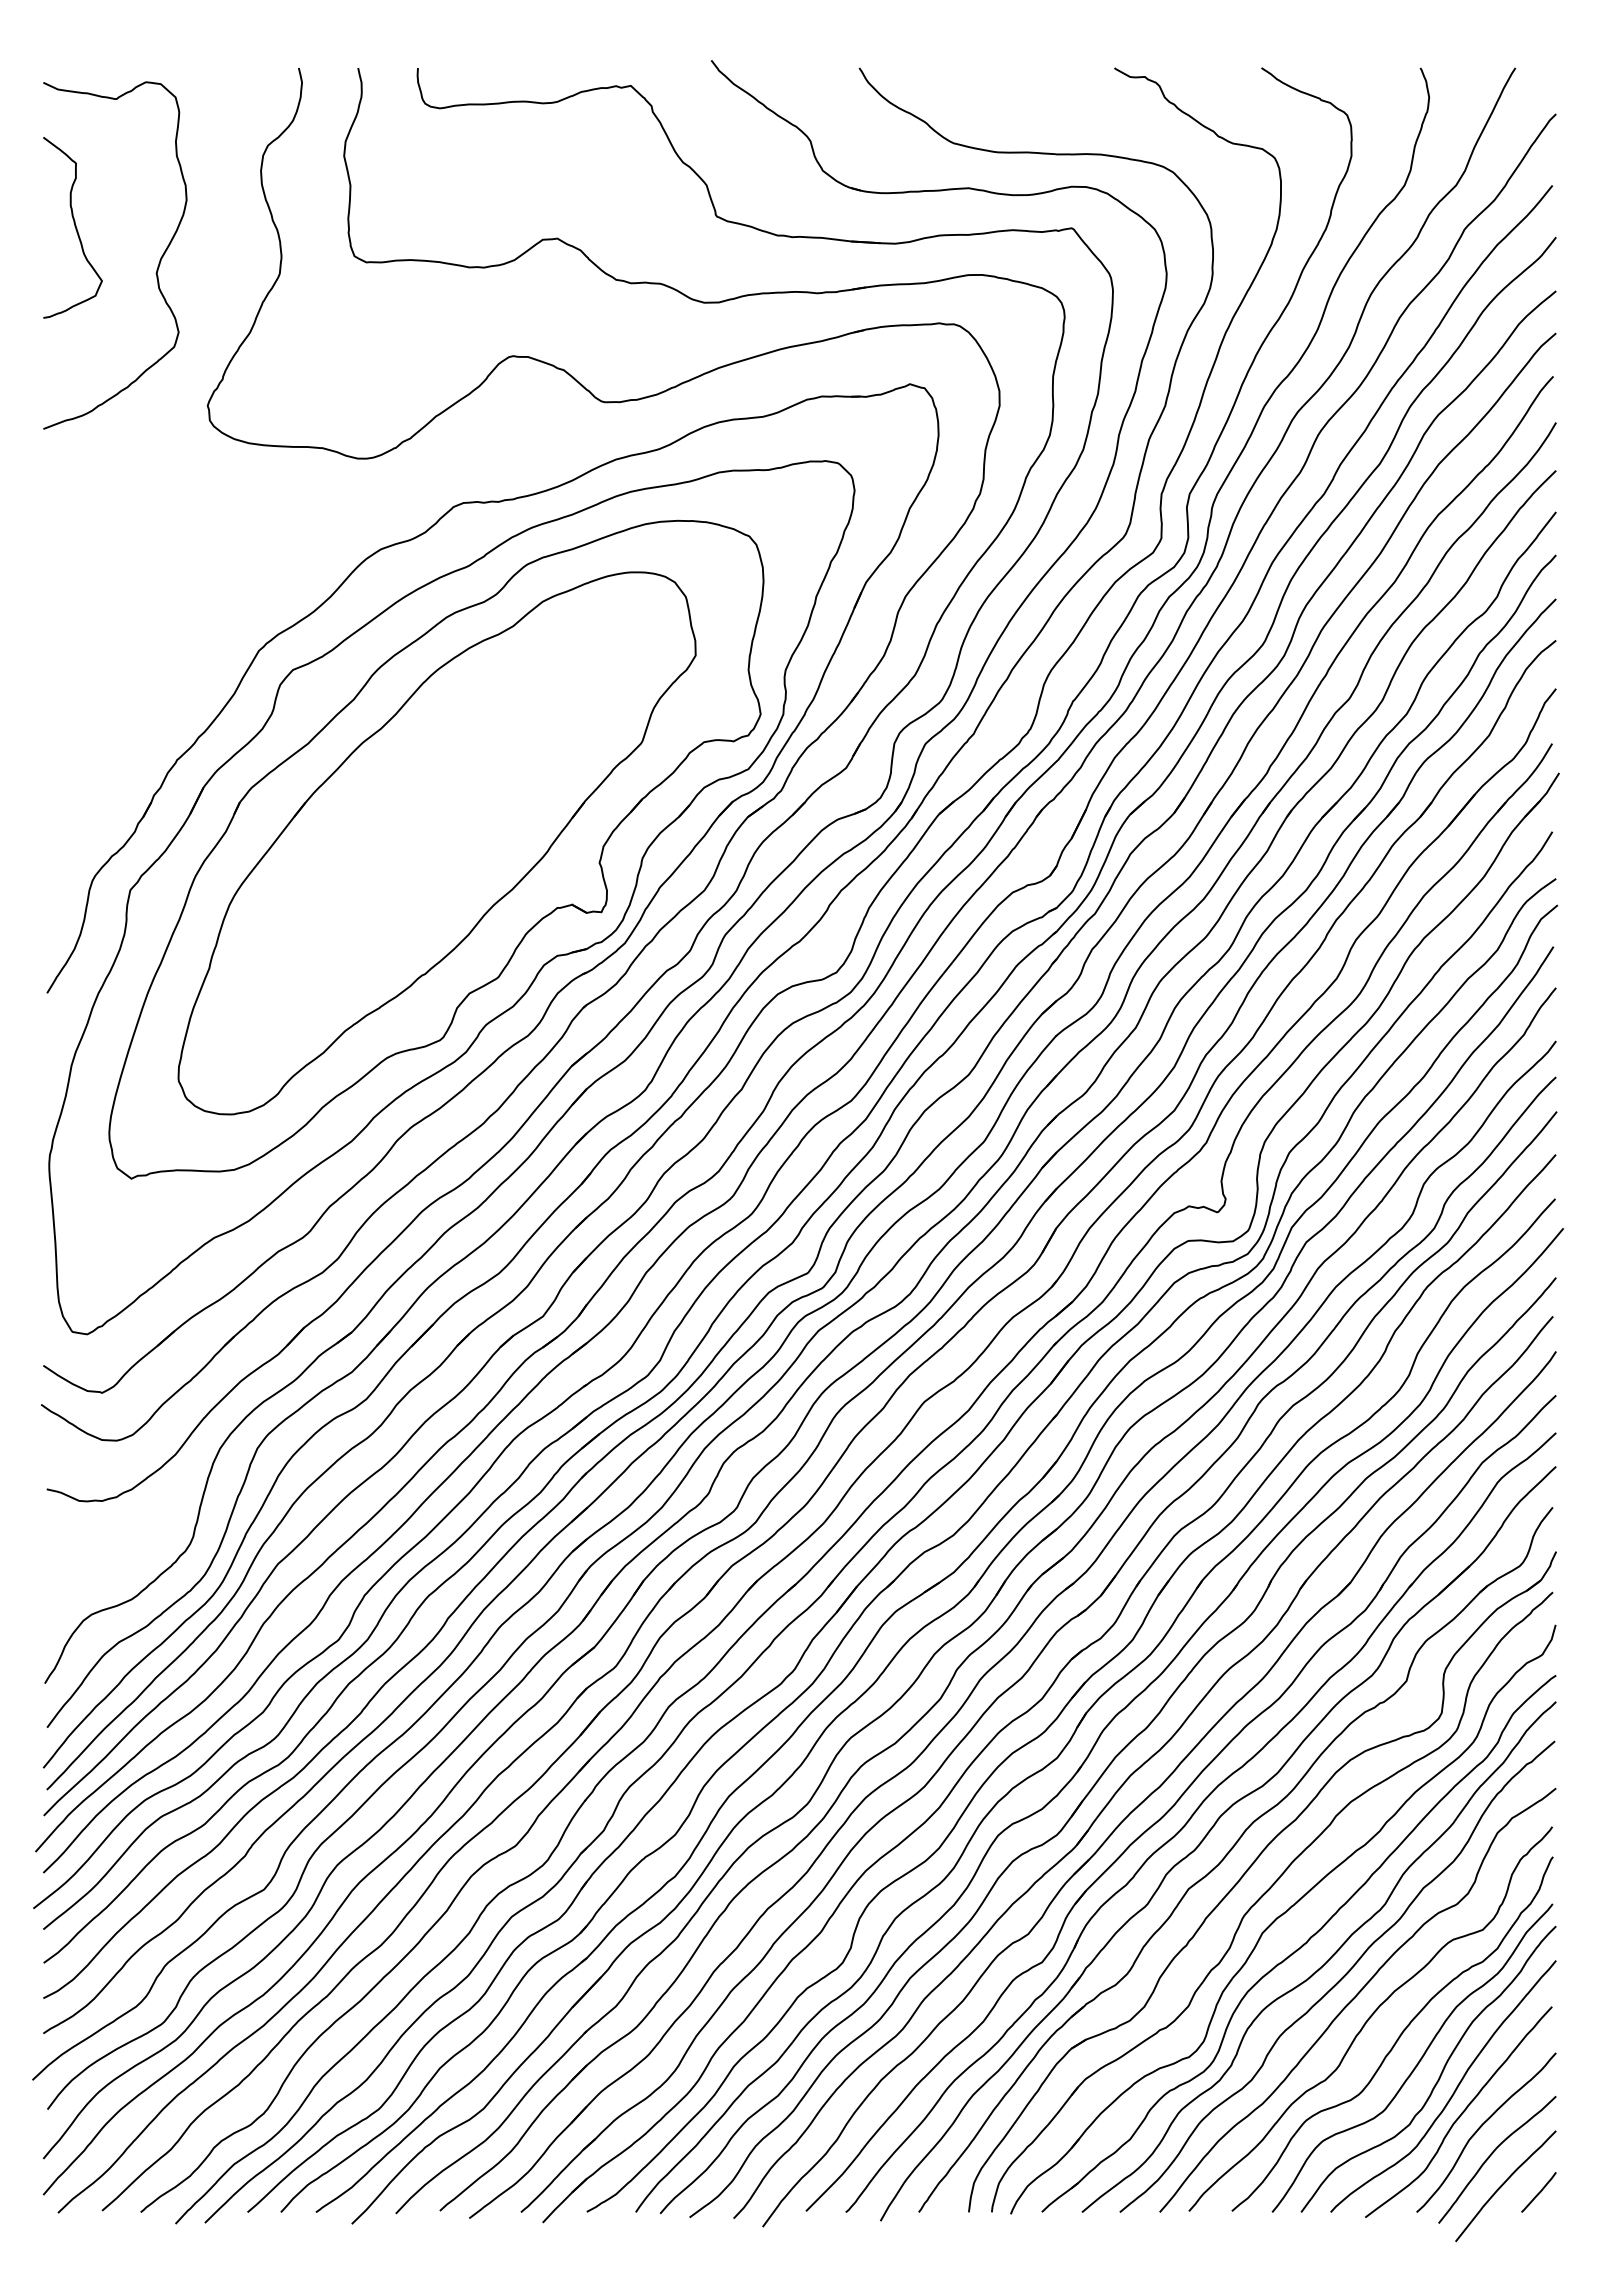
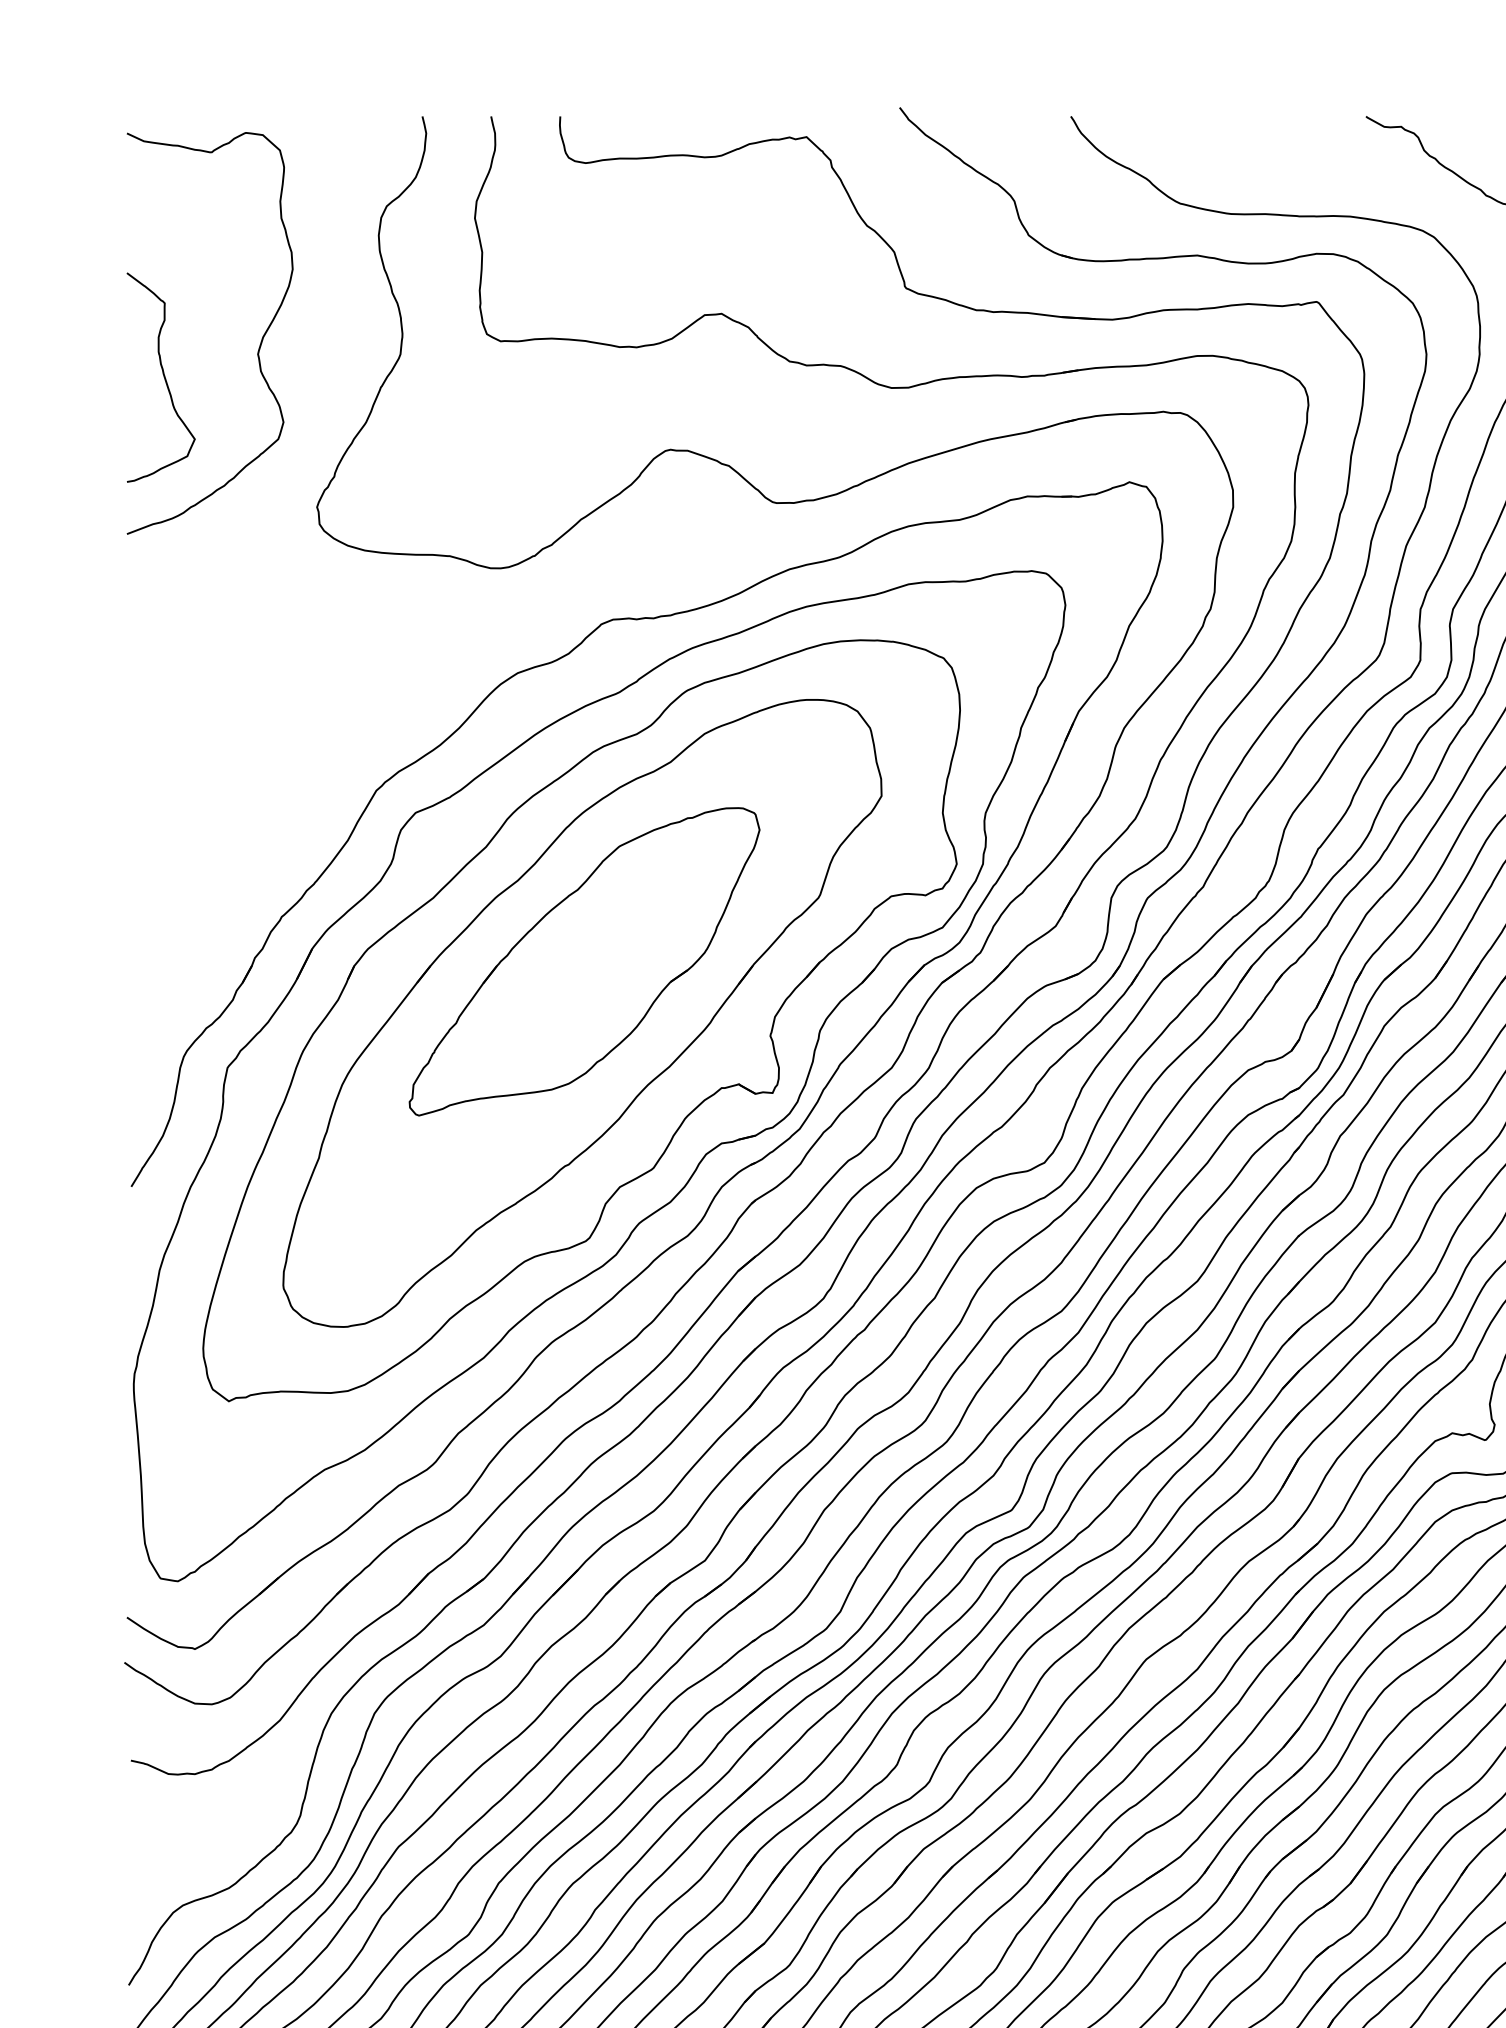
curve: (74, 226) -> (162, 376), moved
part: (438, 798) -> (584, 961), added

